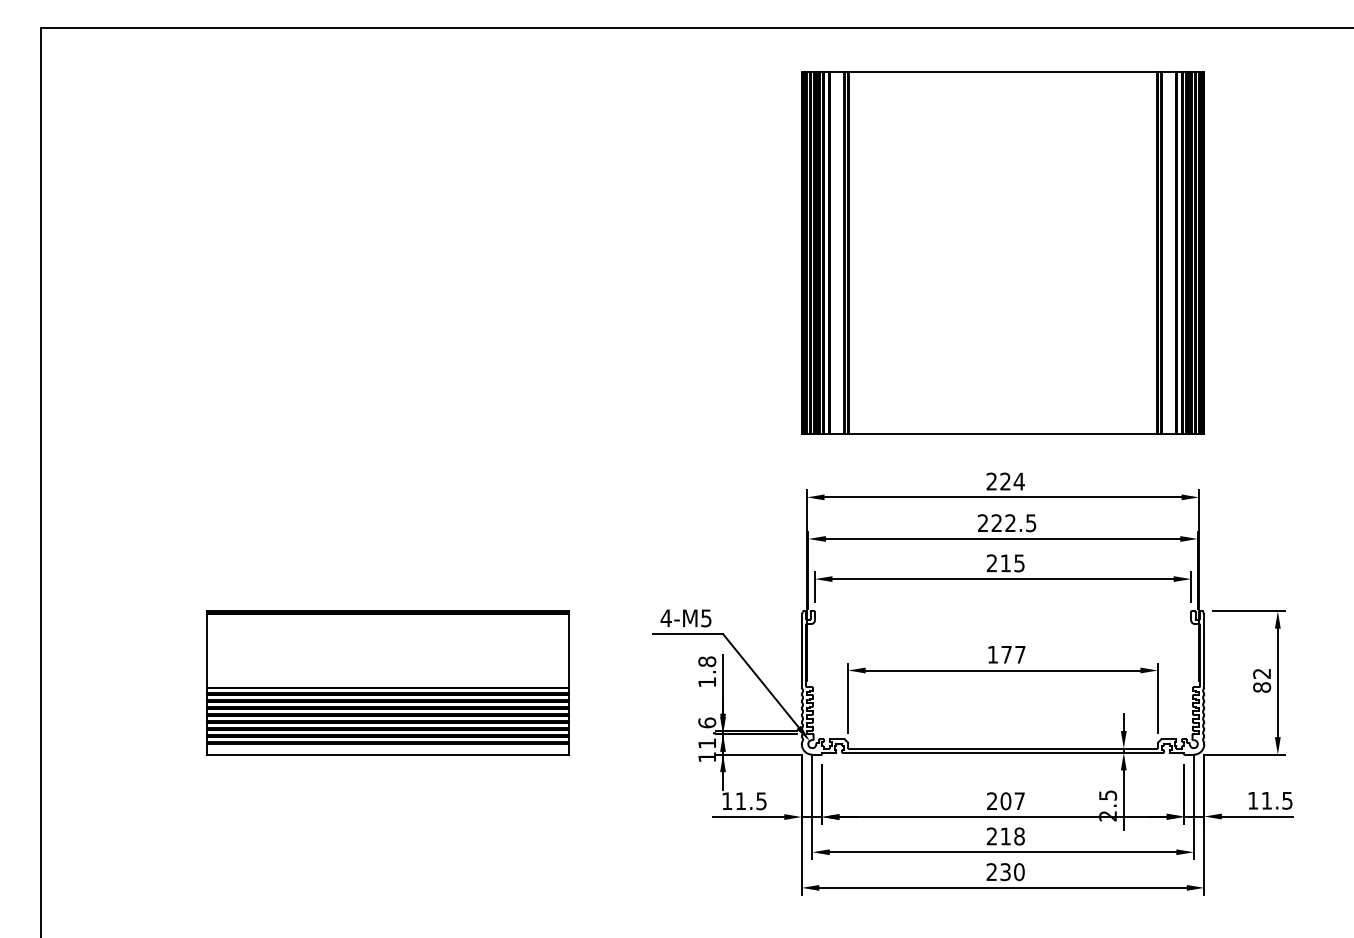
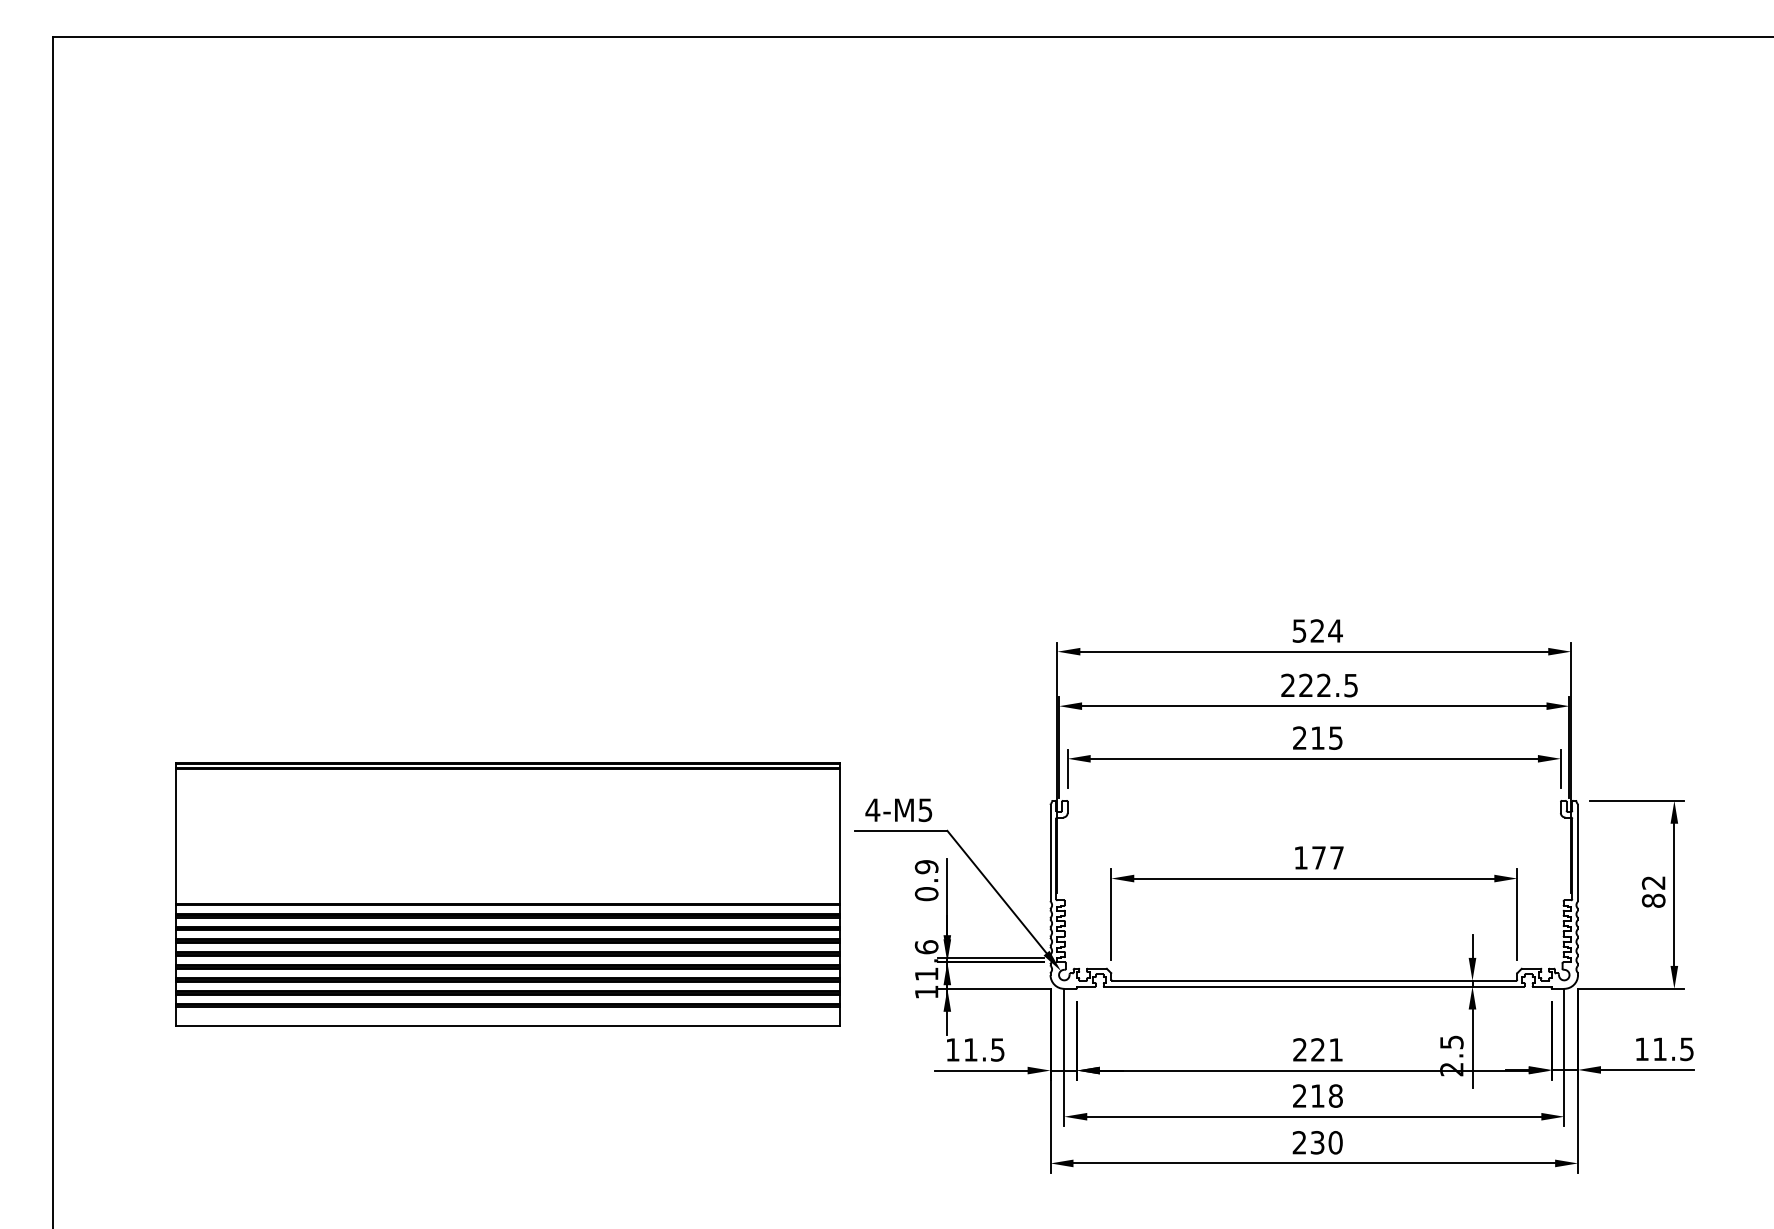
part: (1003, 253) -> (1314, 331), removed
text: (991, 481) -> (1299, 630), 224 -> 524
text: (707, 671) -> (926, 880), 1.8 -> 0.9
part: (387, 682) -> (507, 894), size x1.4
text: (1012, 800) -> (1326, 1049), 207 -> 221

